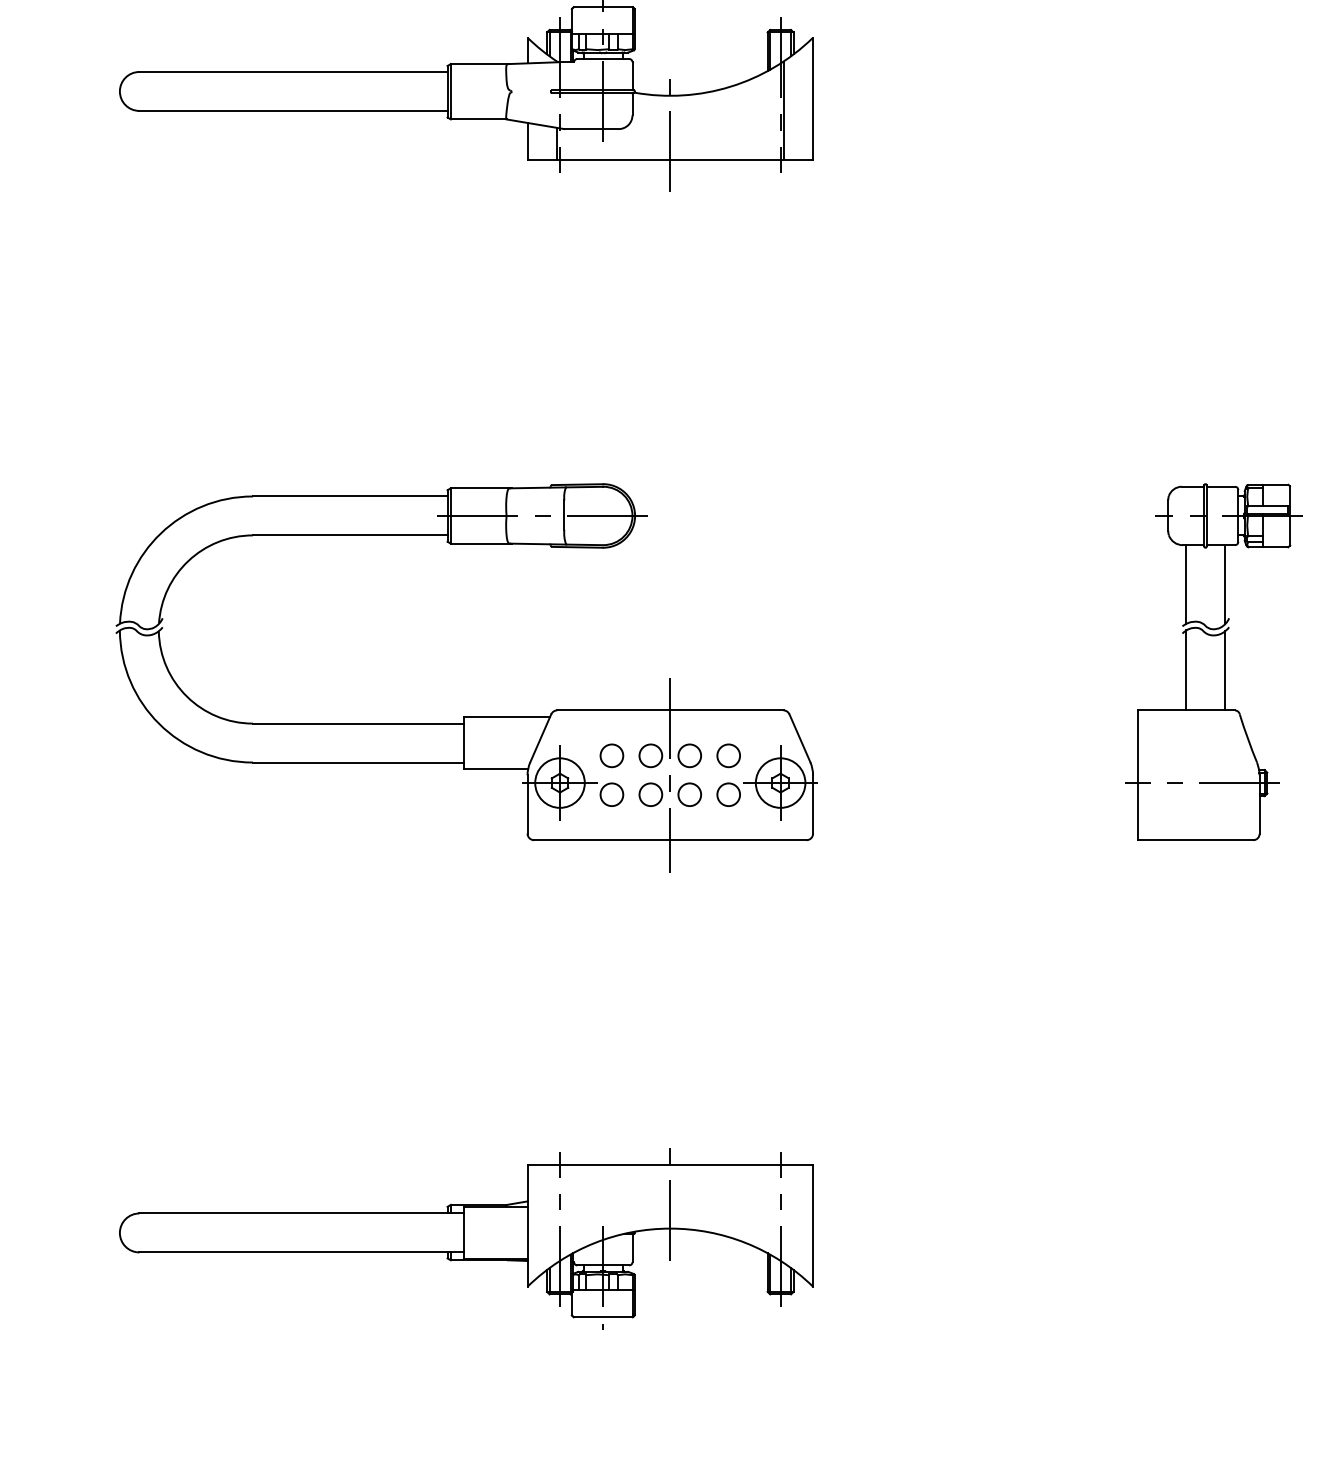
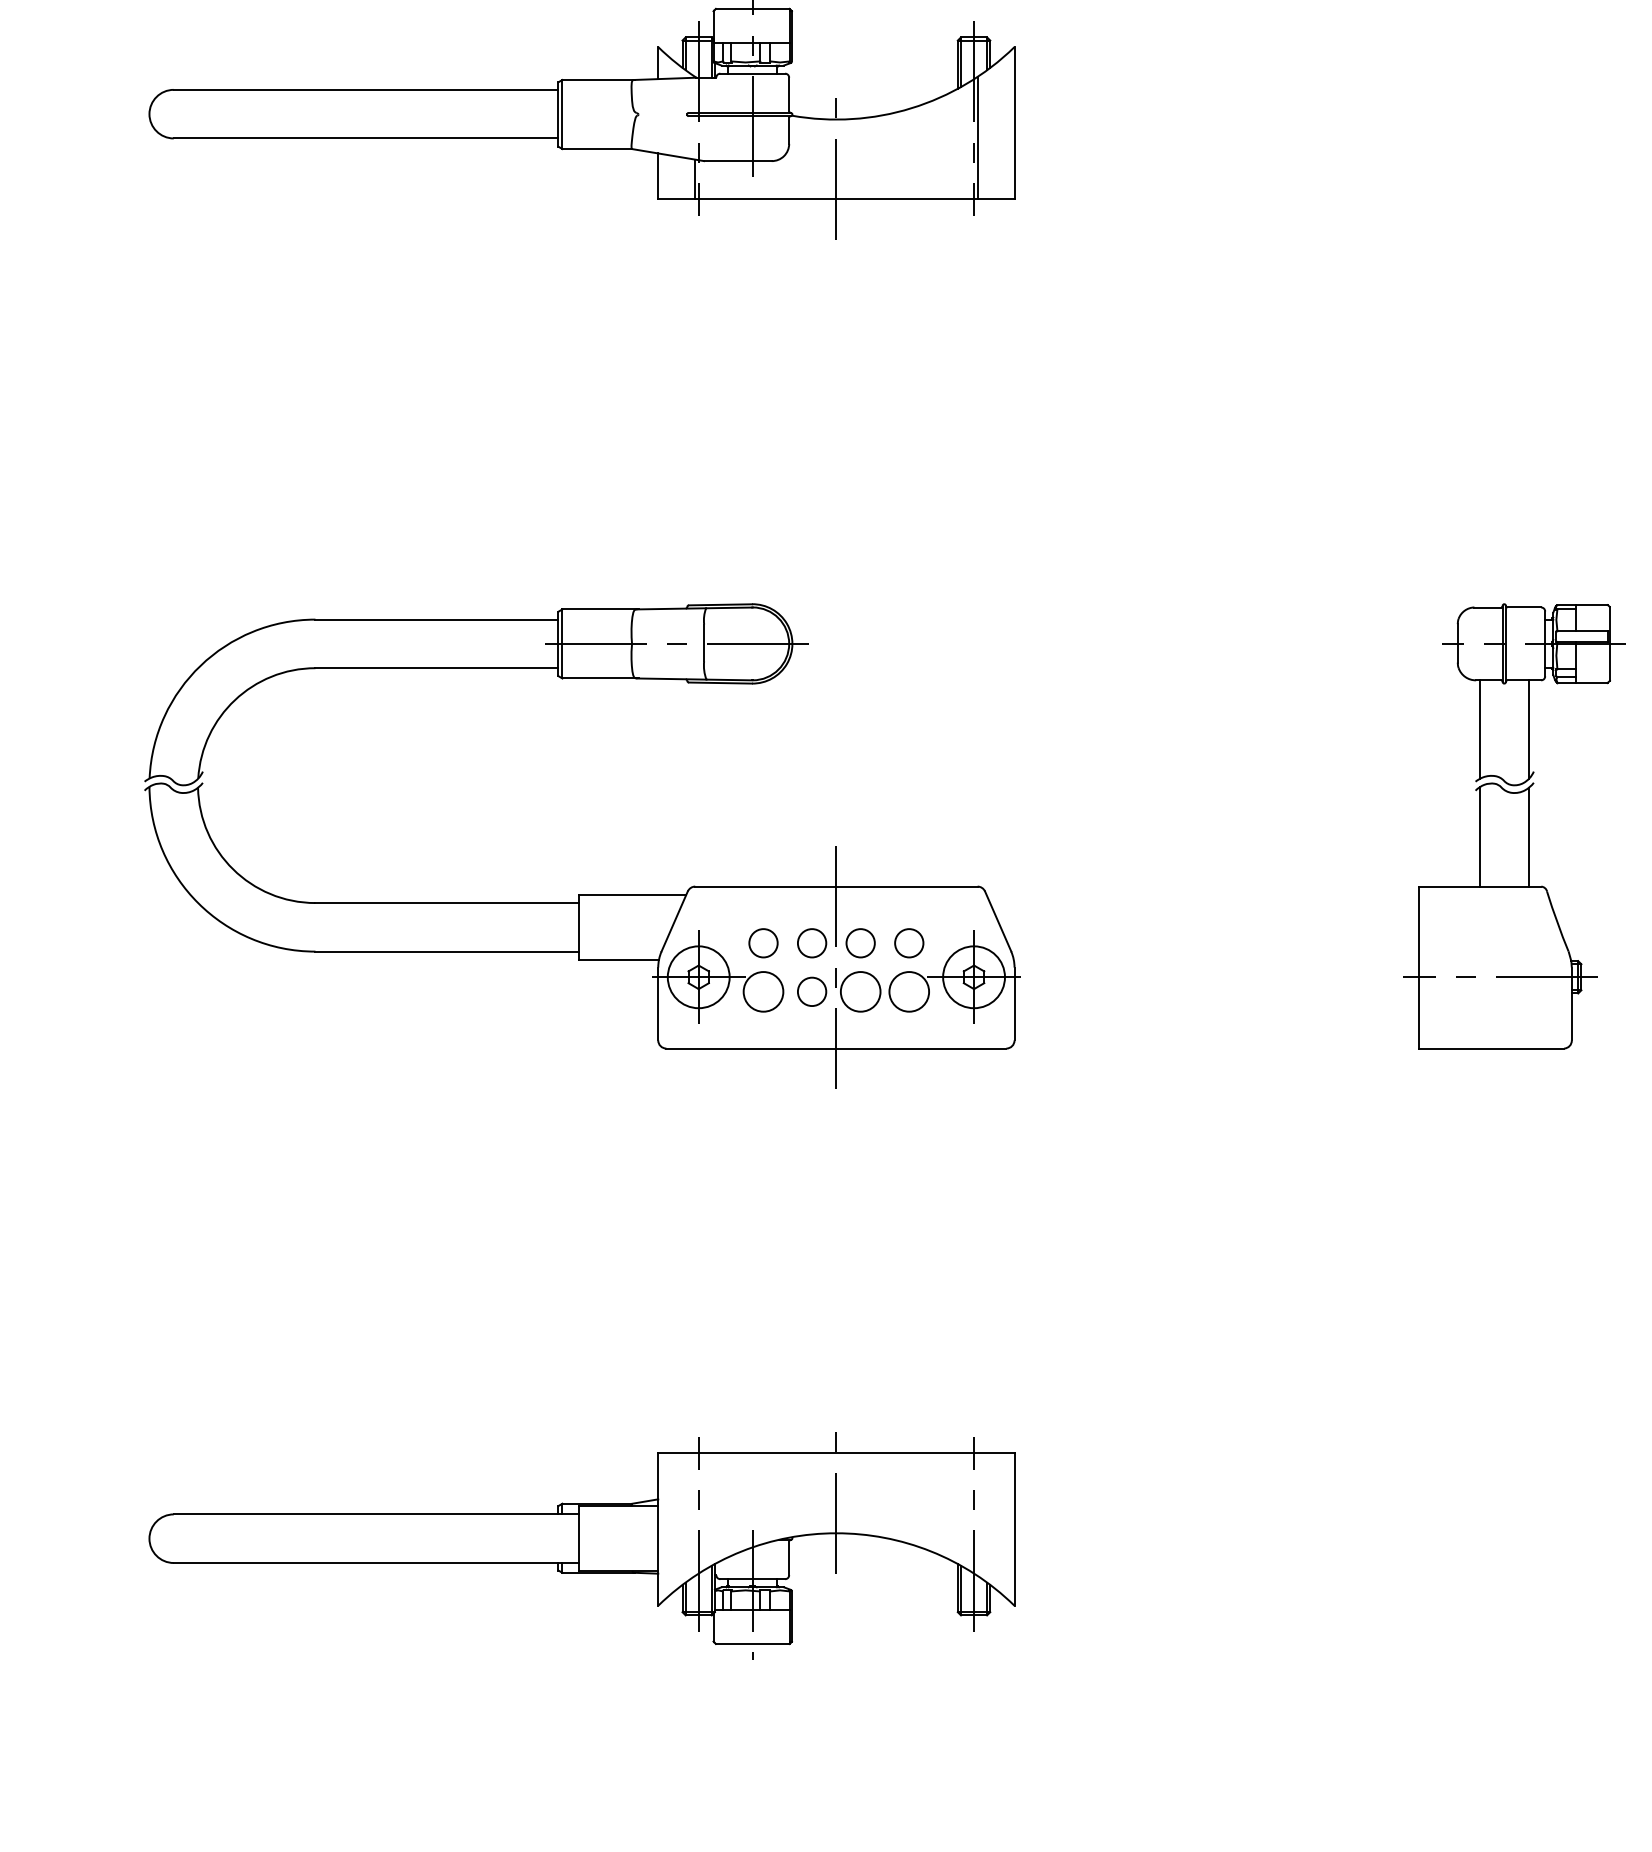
circle: (611, 794) -> (763, 991), size x1.4
circle: (689, 794) -> (860, 991), size x1.4
circle: (728, 794) -> (909, 991), size x1.4

